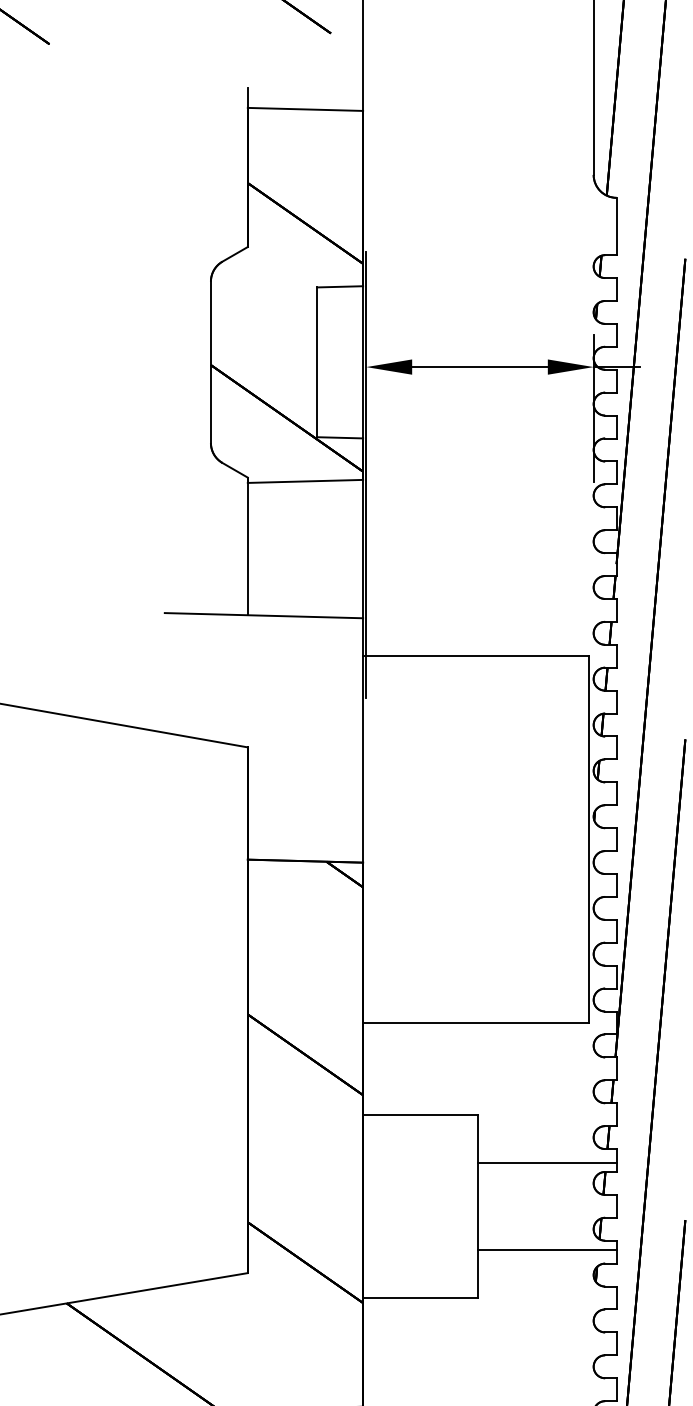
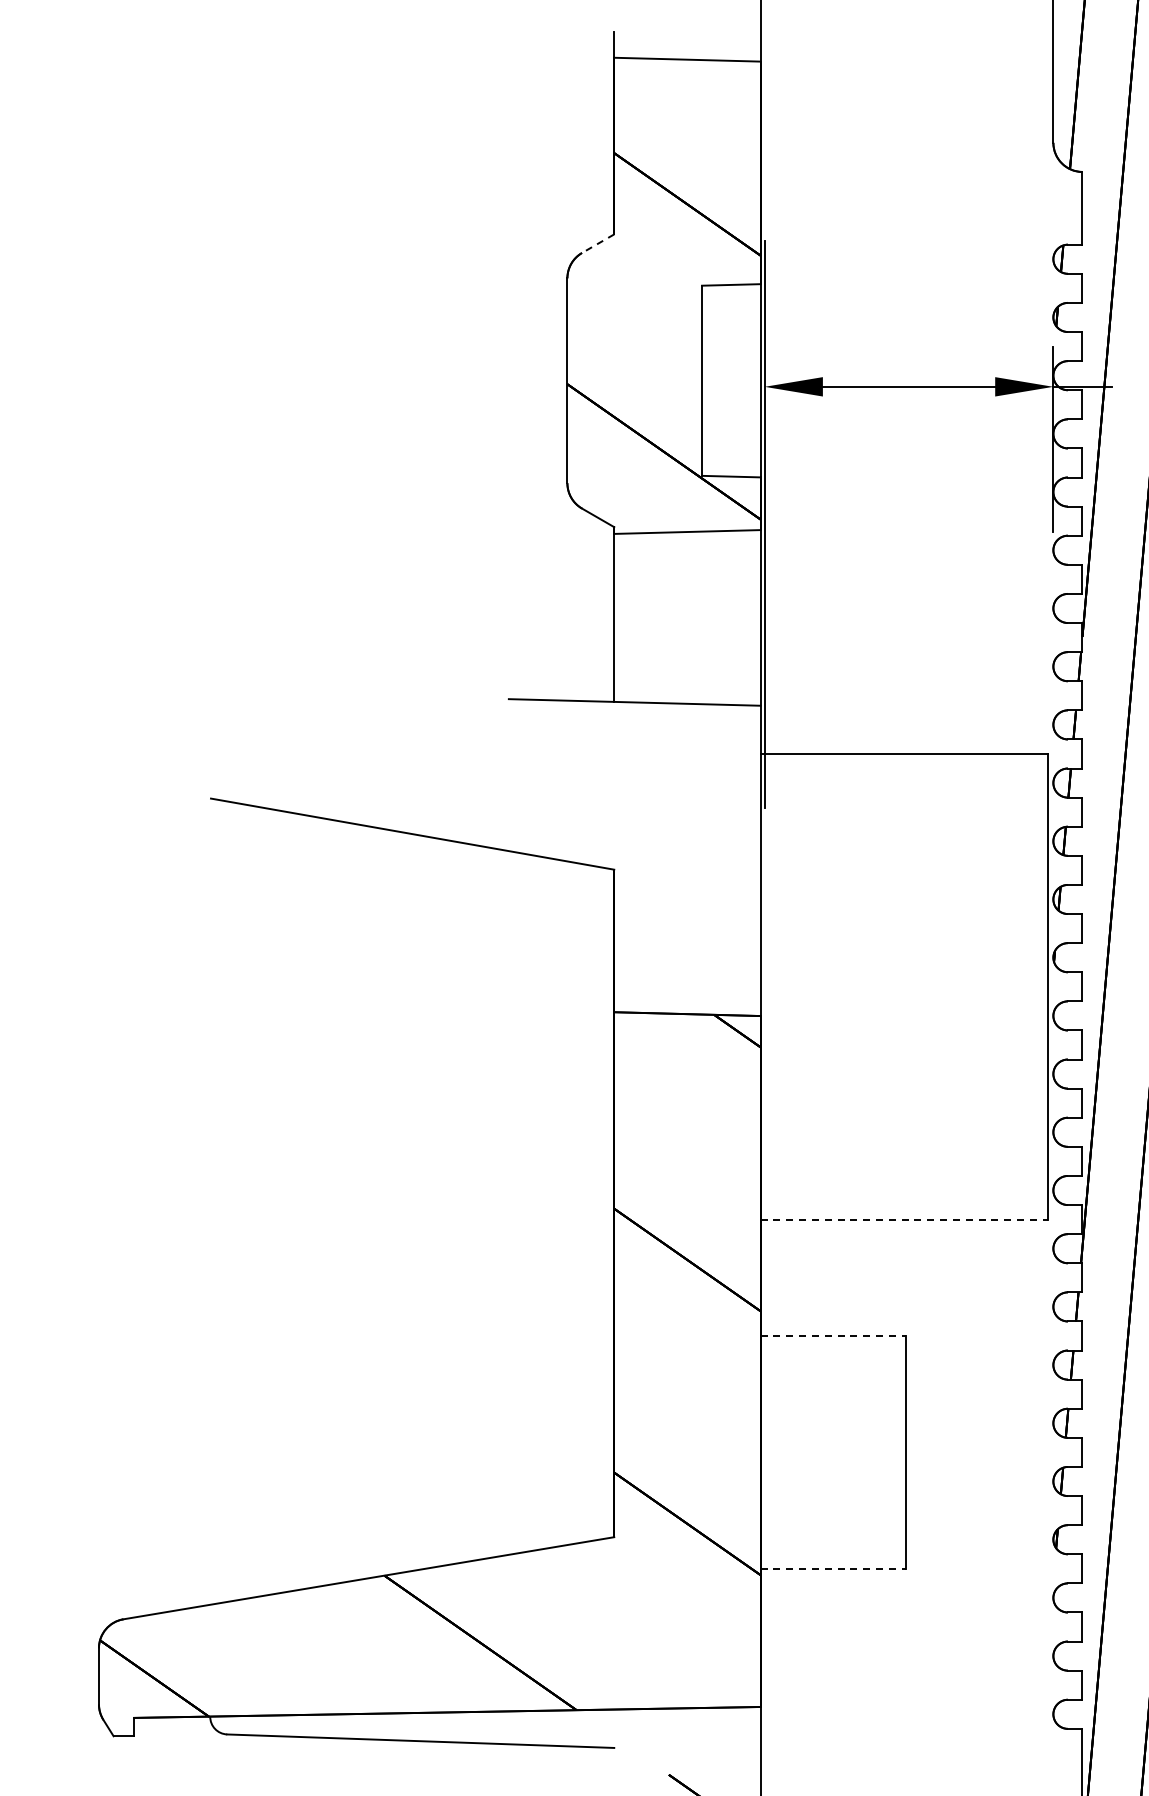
line: (235, 254) -> (598, 243), solid -> dashed
line: (476, 1022) -> (904, 1219), solid -> dashed
line: (420, 1115) -> (833, 1336), solid -> dashed
line: (547, 1163) -> (994, 1397), removed
line: (547, 1249) -> (994, 1507), removed
line: (420, 1297) -> (833, 1568), solid -> dashed

